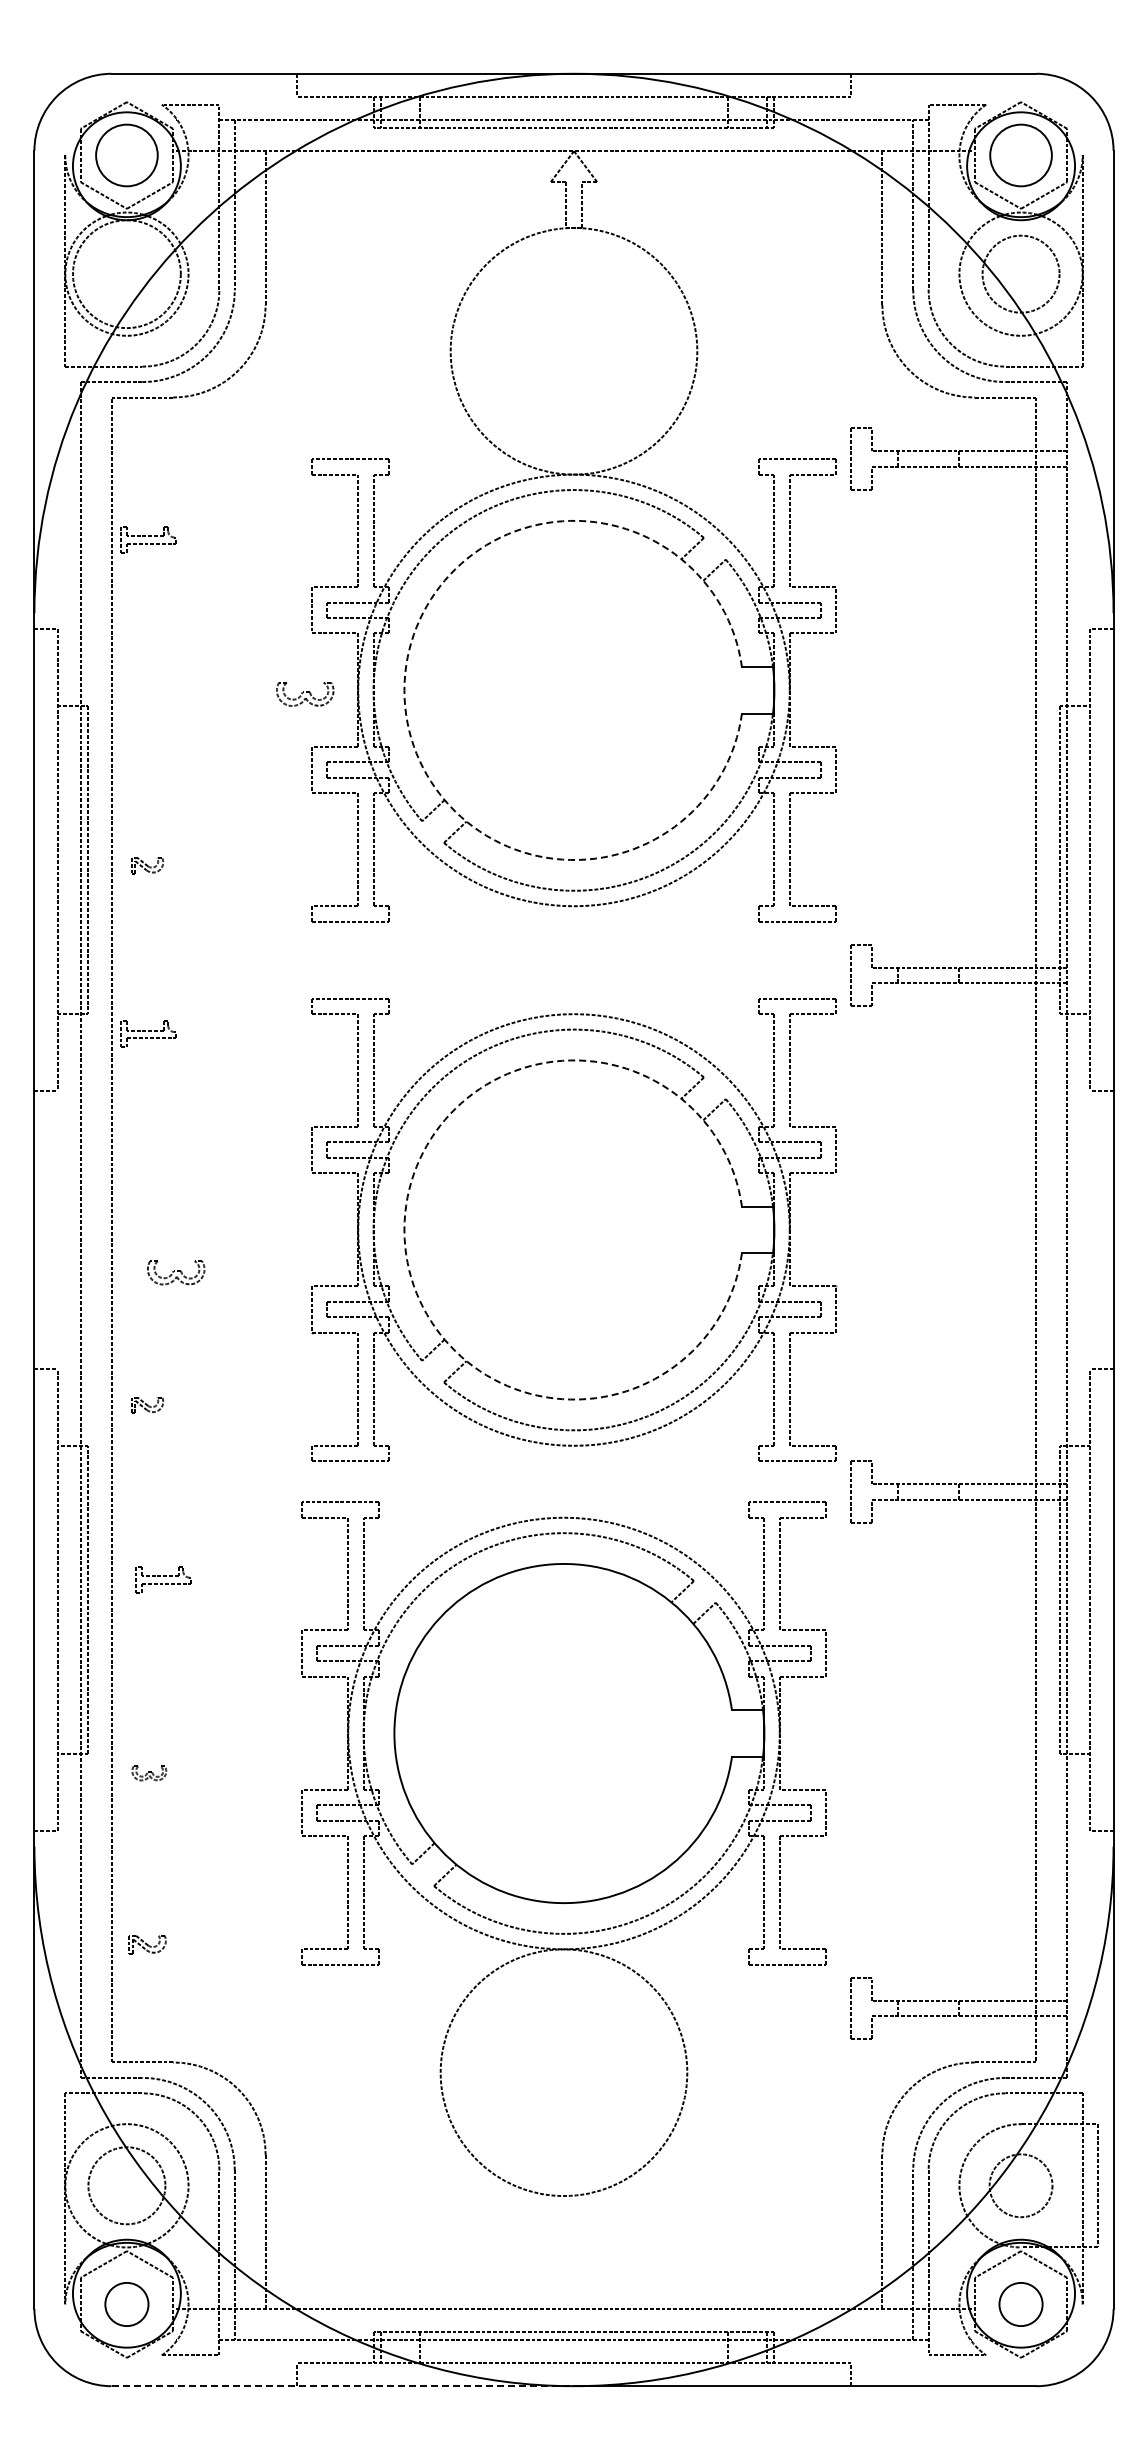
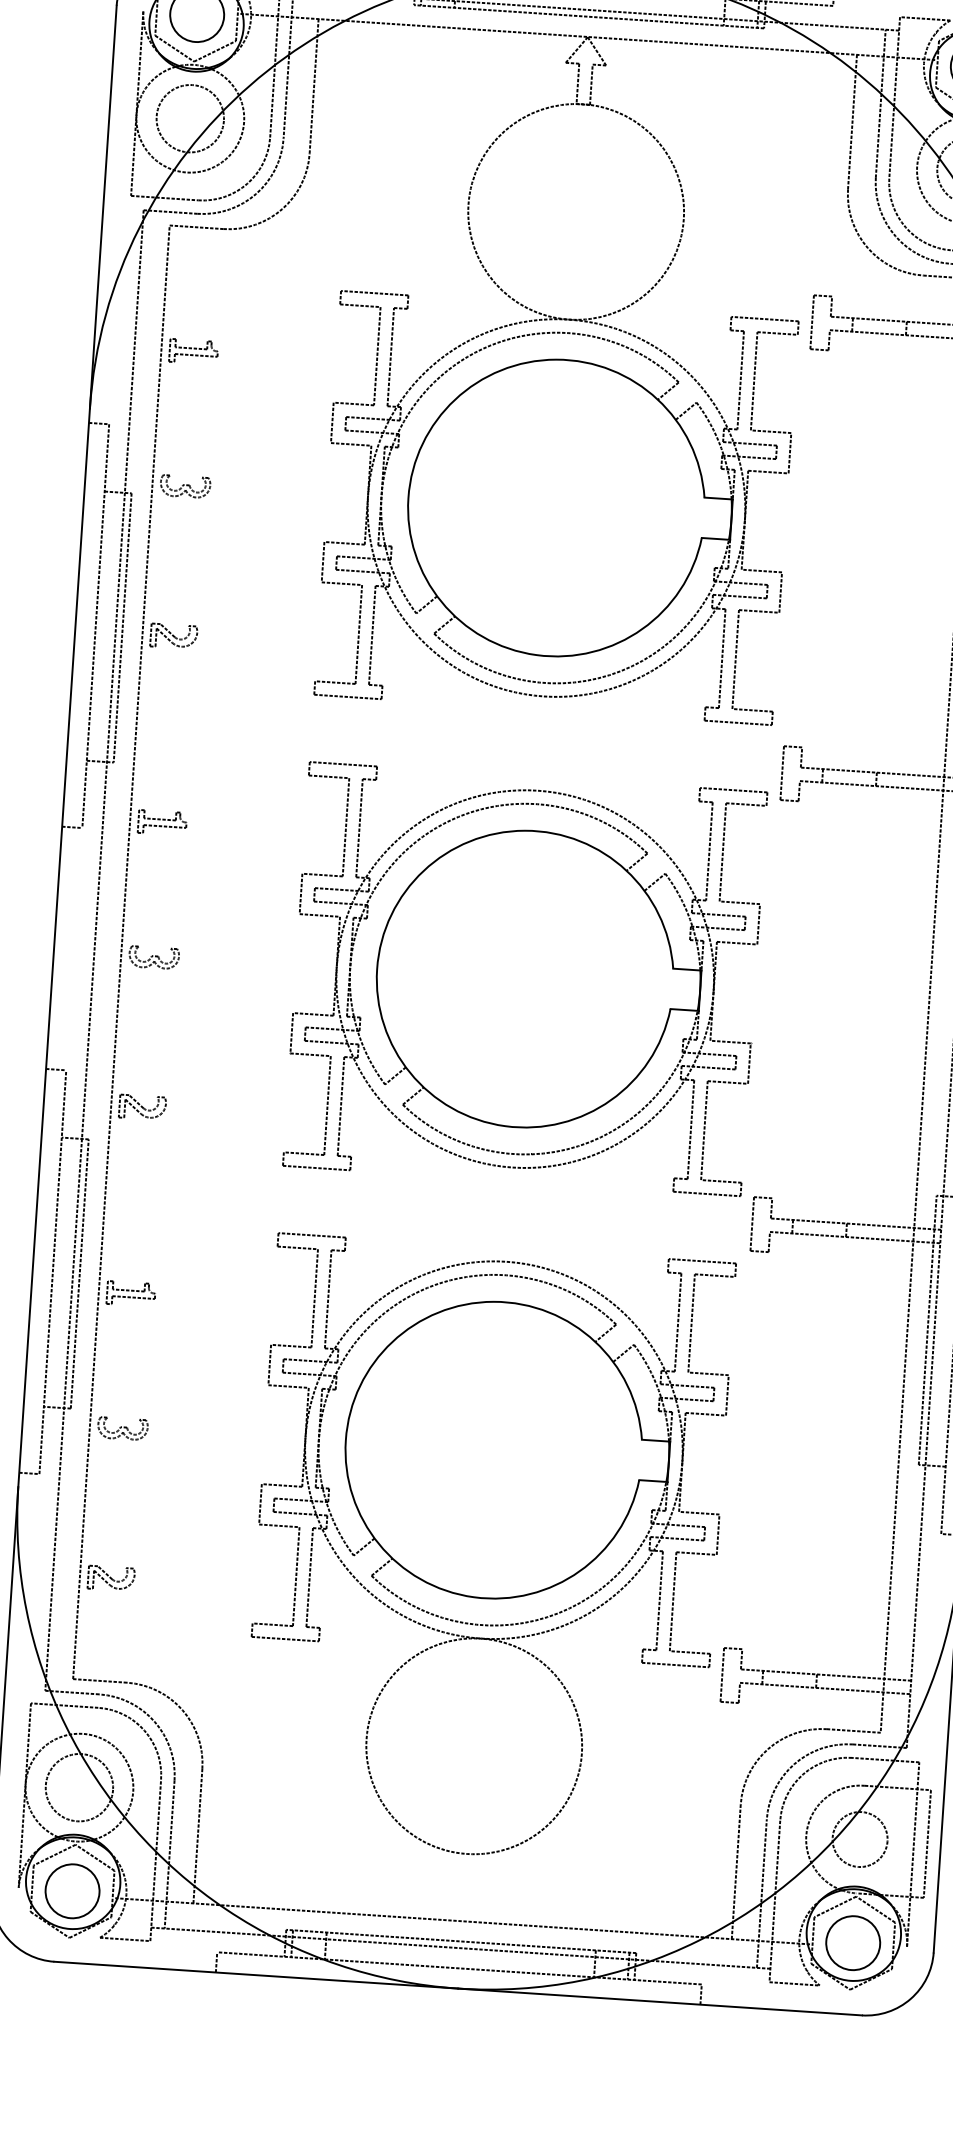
circle: (126, 273) -> (189, 118), size x0.71
arc: (404, 690) -> (408, 498), dashed -> solid
part: (305, 694) -> (185, 486), moved
part: (147, 865) -> (173, 636), size x1.67
part: (148, 1033) -> (162, 822), moved
arc: (404, 1229) -> (377, 968), dashed -> solid
part: (176, 1272) -> (154, 957), moved
part: (147, 1405) -> (142, 1107), size x1.67
part: (163, 1579) -> (131, 1293), moved
part: (149, 1773) -> (123, 1429), size x1.67
part: (563, 1848) -> (486, 1550), moved
part: (147, 1944) -> (111, 1578), size x1.43
circle: (126, 2304) -> (72, 1891), size x1.43
circle: (1020, 2304) -> (852, 1943), size x1.43
line: (343, 2386) -> (256, 1975), dashed -> solid

